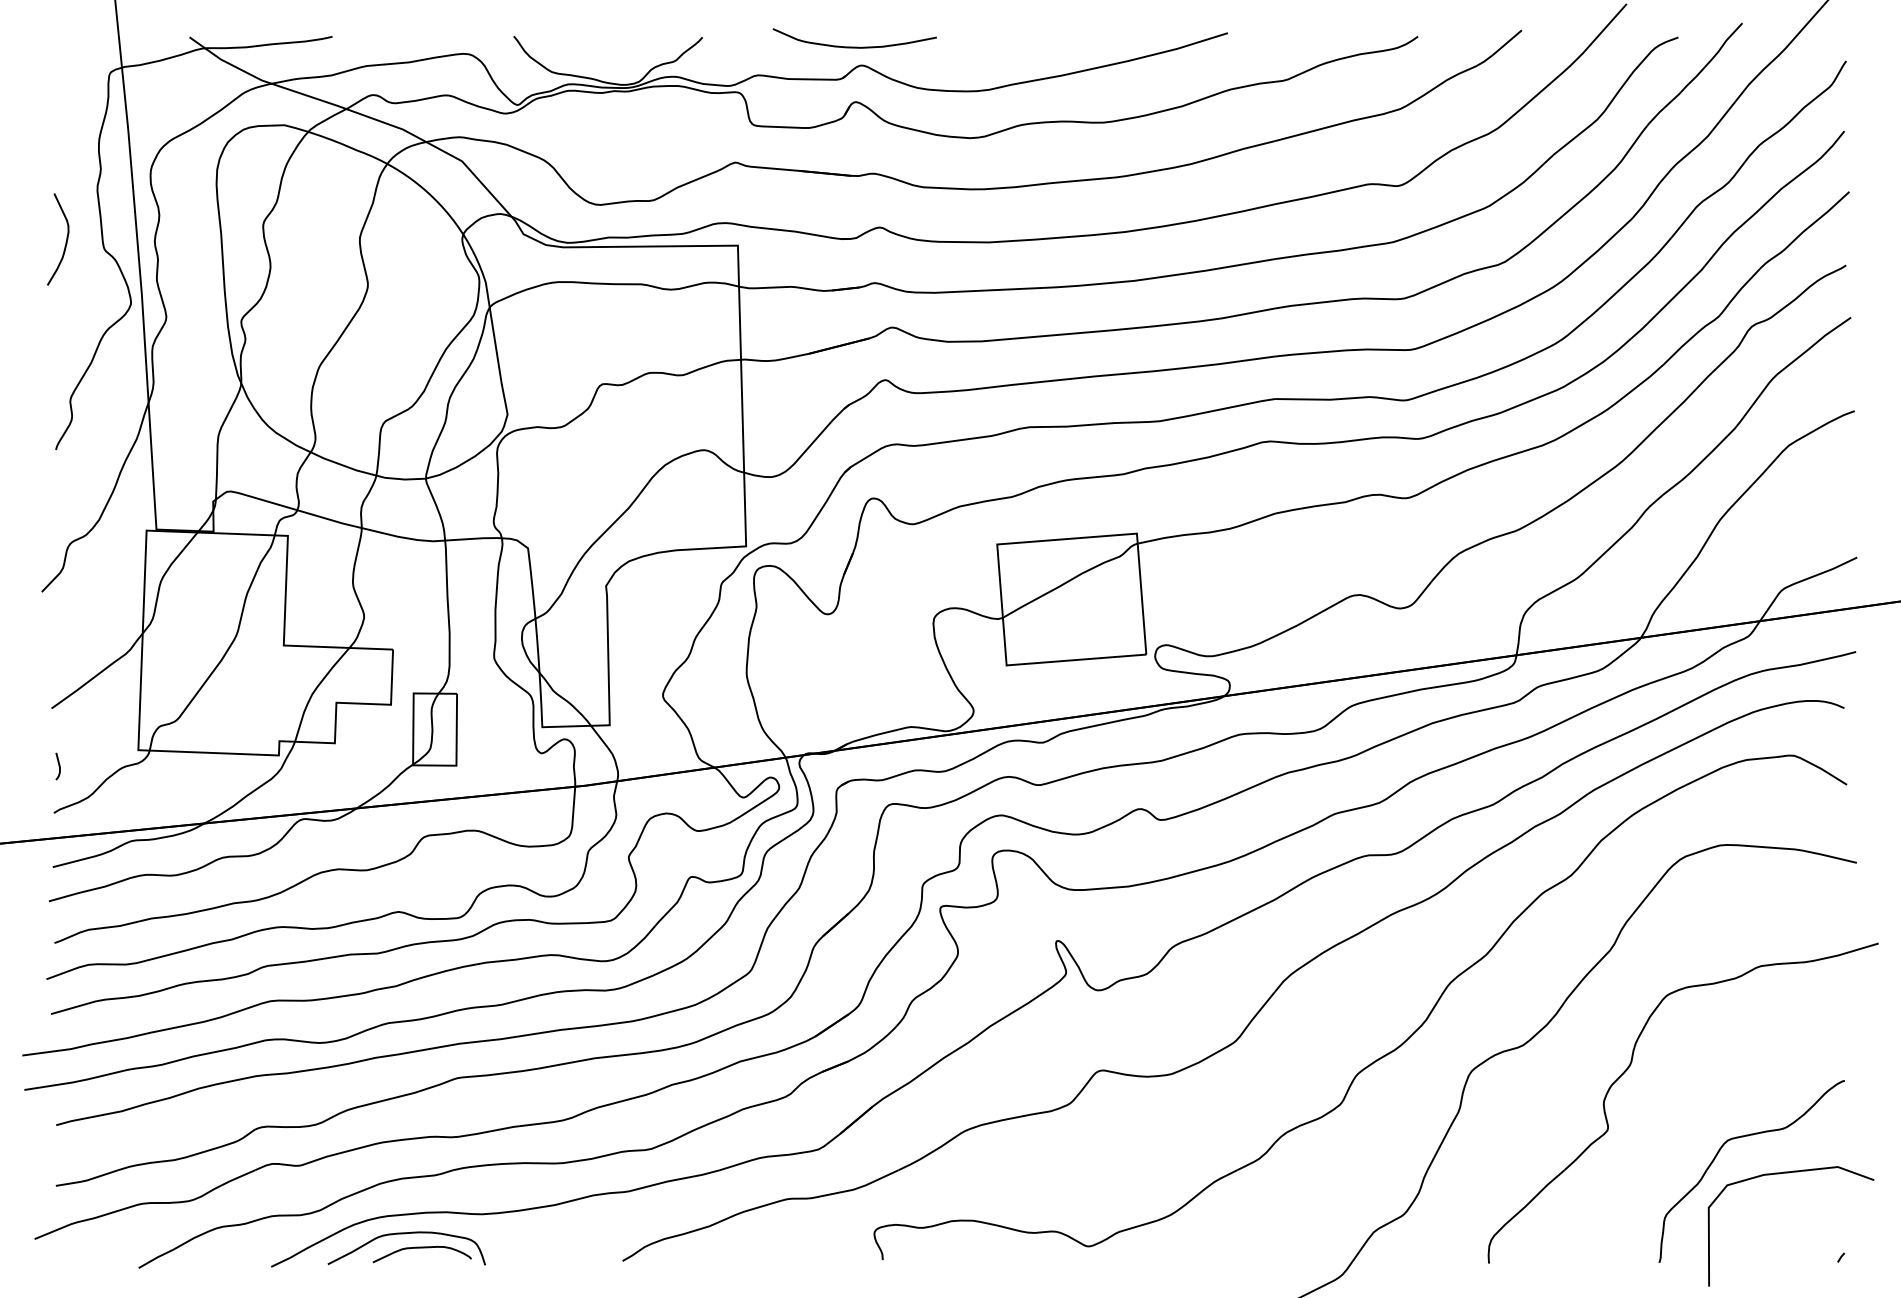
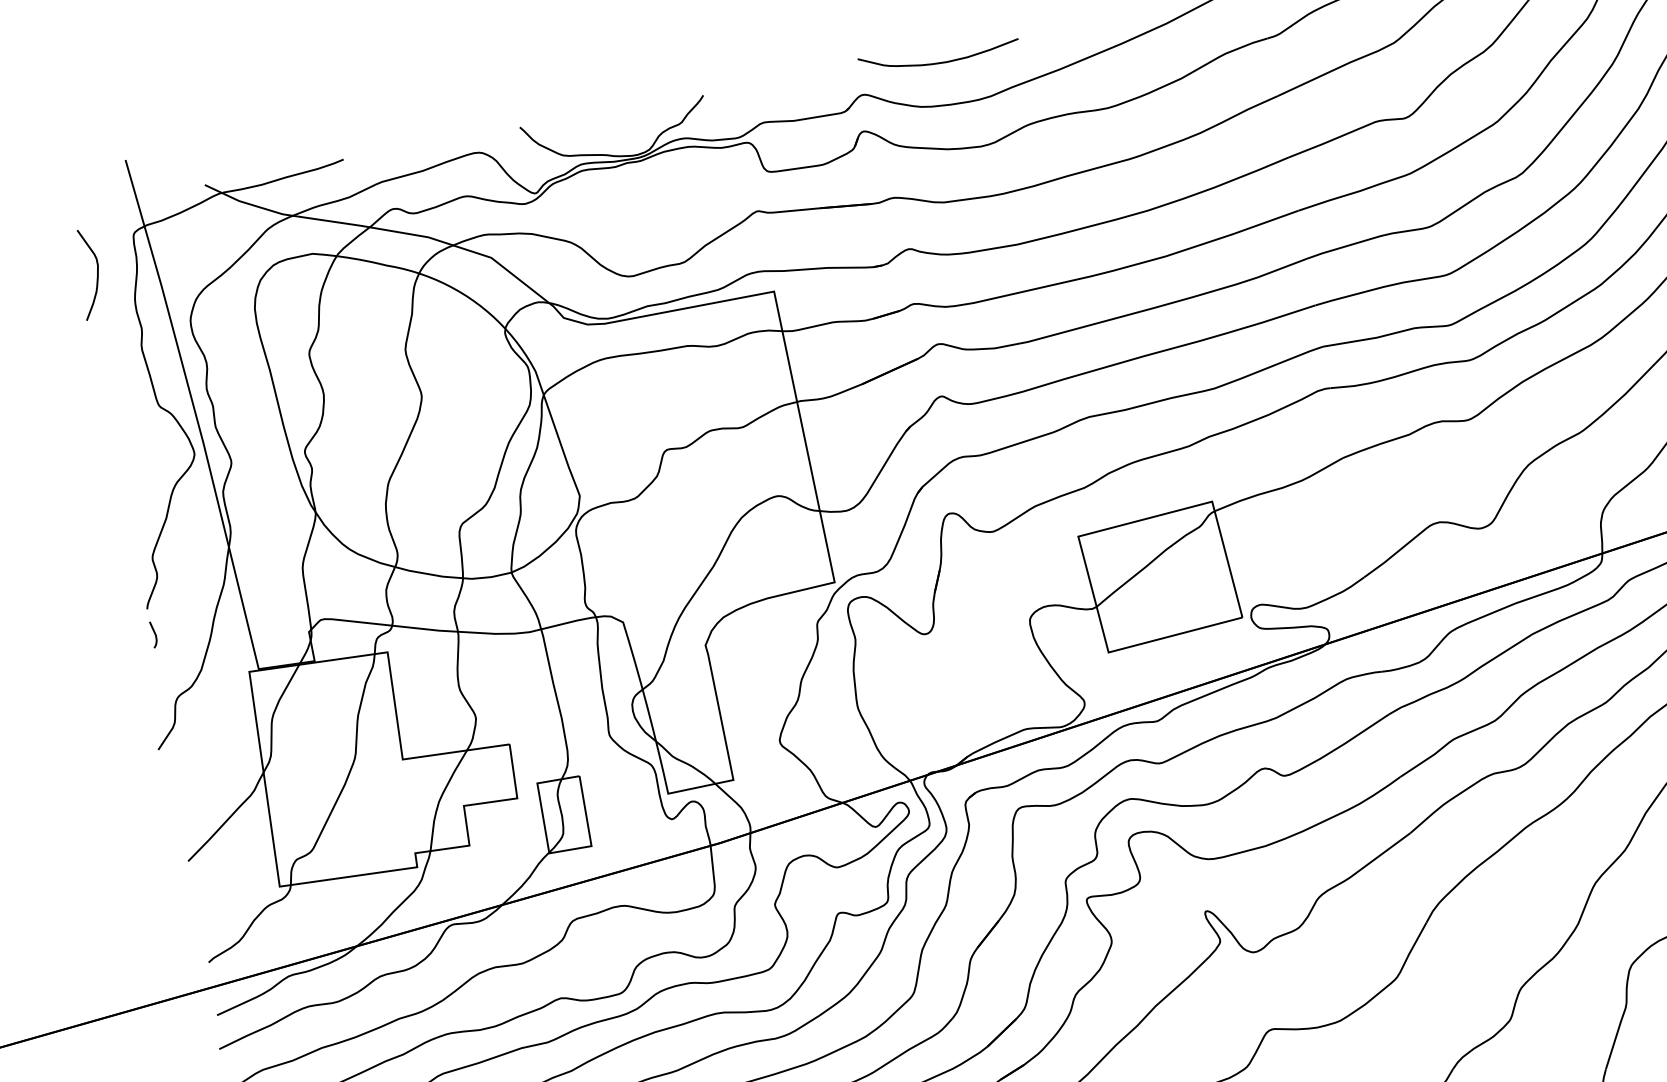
curve: (854, 46) -> (940, 61), moved
curve: (65, 241) -> (96, 274), moved
curve: (58, 766) -> (154, 634), moved

